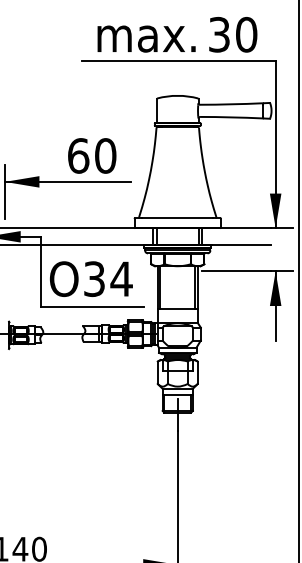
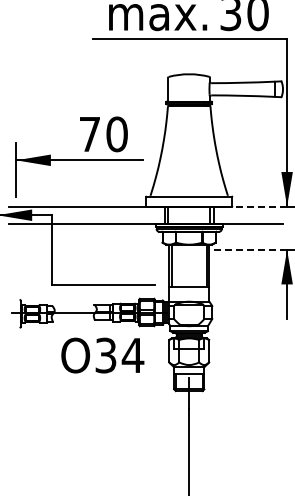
text: (78, 155) -> (89, 133), 60 -> 70
line: (242, 228) -> (253, 206), solid -> dashed
line: (236, 271) -> (247, 249), solid -> dashed
text: (91, 278) -> (102, 354), moved

